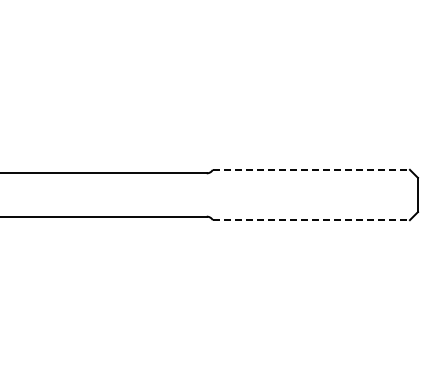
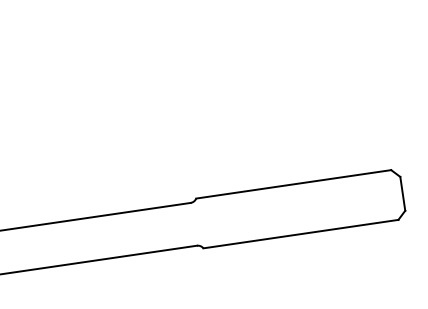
line: (311, 169) -> (293, 183), dashed -> solid
line: (311, 220) -> (301, 234), dashed -> solid

